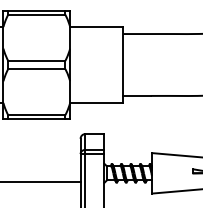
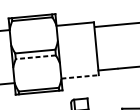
line: (36, 69) -> (35, 57), solid -> dashed
line: (96, 102) -> (79, 76), solid -> dashed

